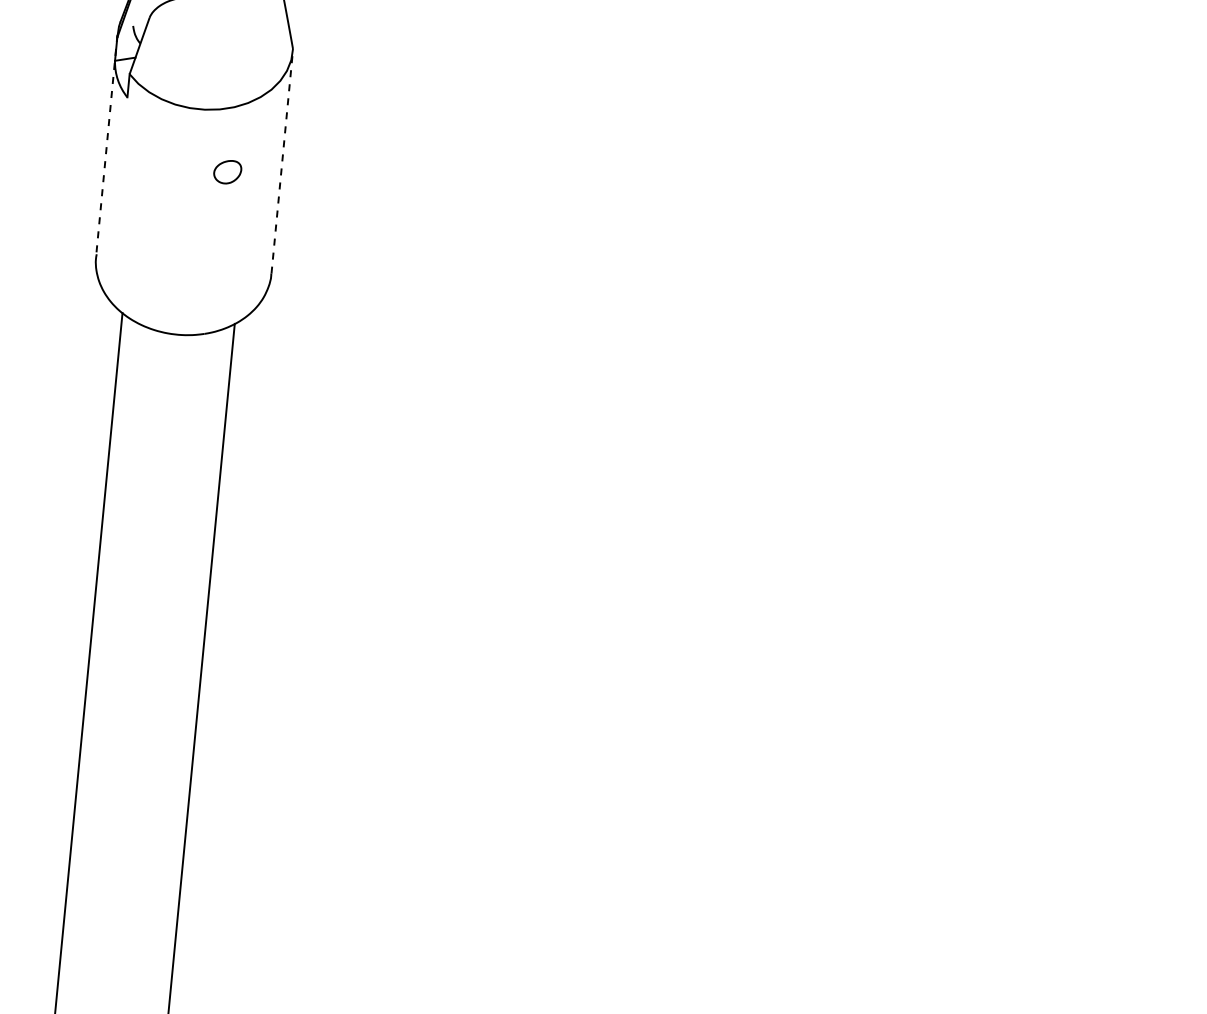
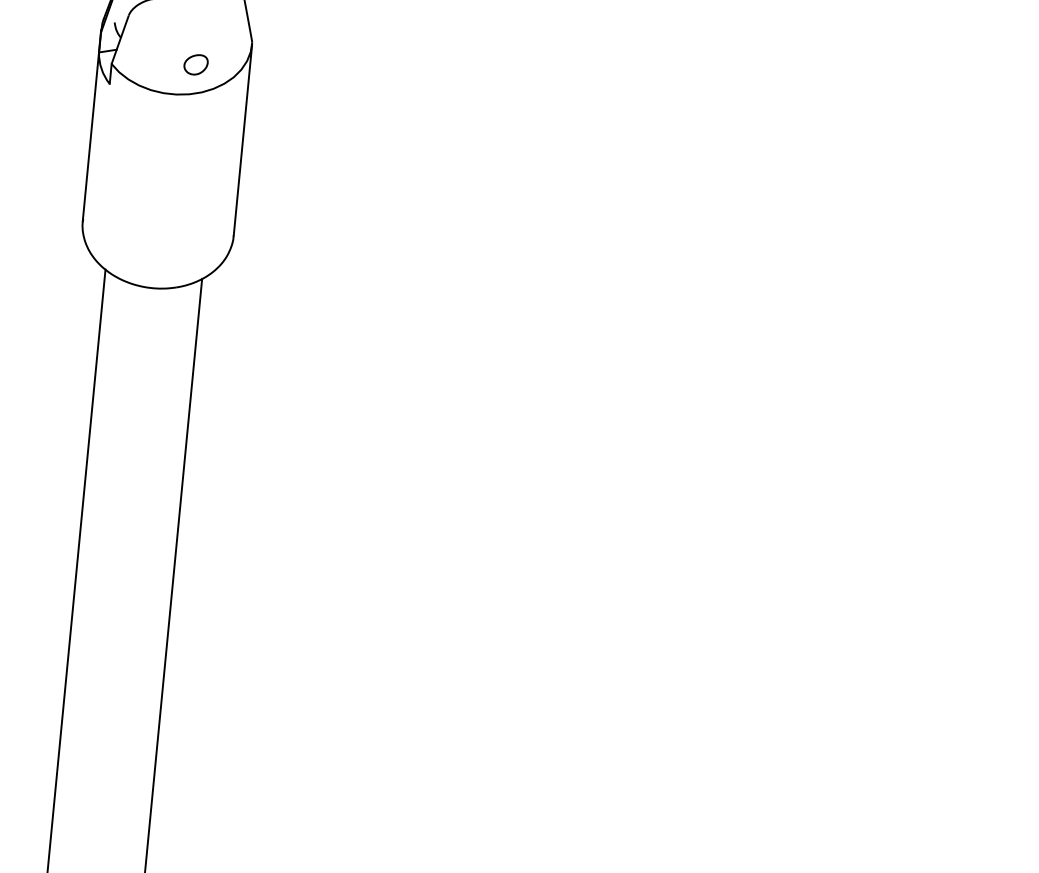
line: (106, 146) -> (91, 126), dashed -> solid
line: (282, 162) -> (243, 139), dashed -> solid
part: (227, 172) -> (195, 65), moved

